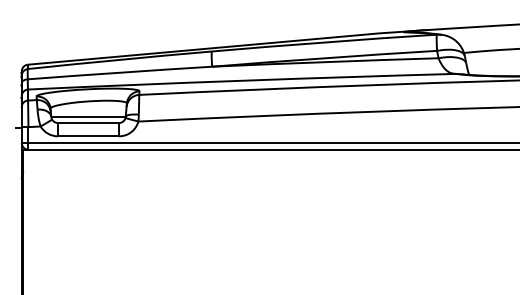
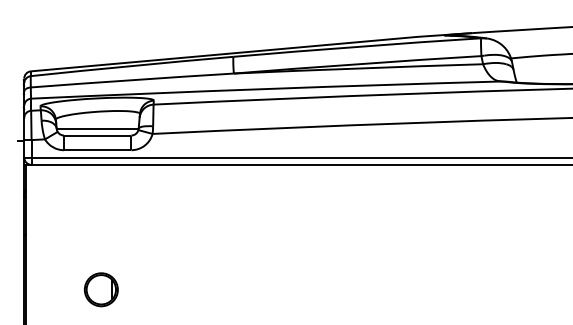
part: (91, 262) -> (100, 289), added

